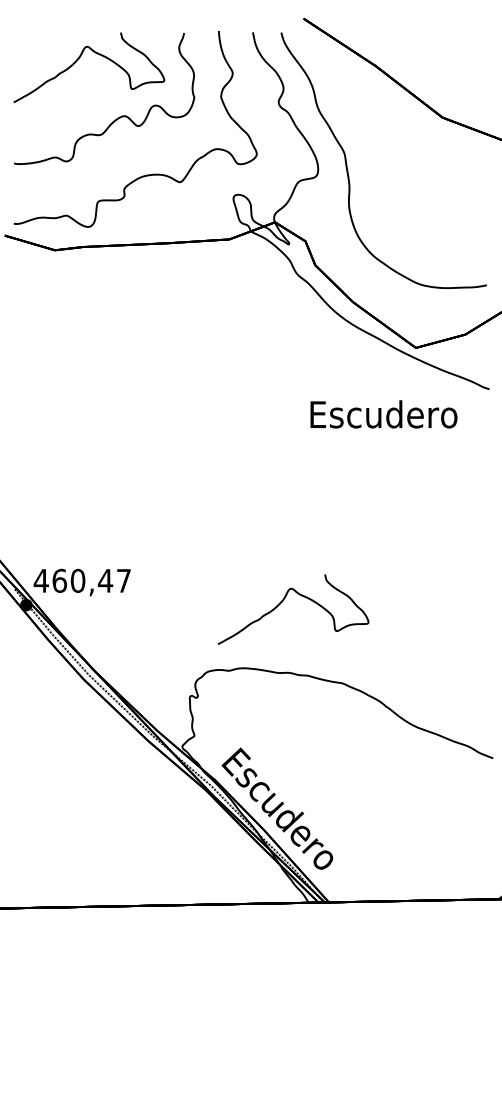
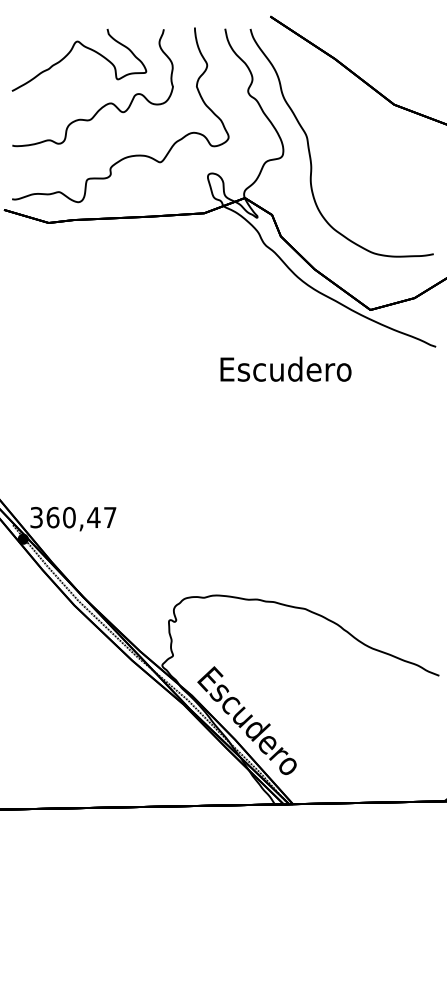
text: (383, 413) -> (285, 368), moved
text: (41, 580) -> (36, 517), 460,47 -> 360,47
part: (284, 599) -> (253, 534), removed

